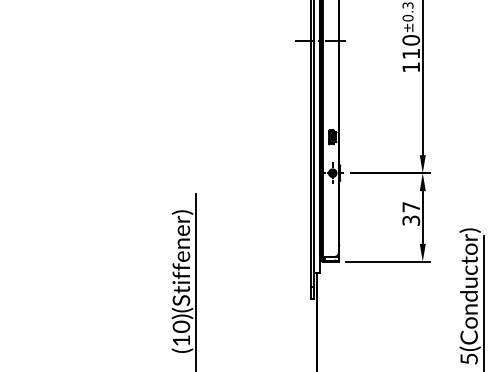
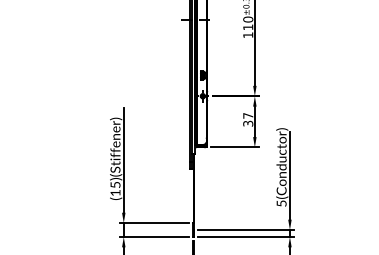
text: (181, 325) -> (115, 184), (10)(Stiffener) -> (15)(Stiffener)

